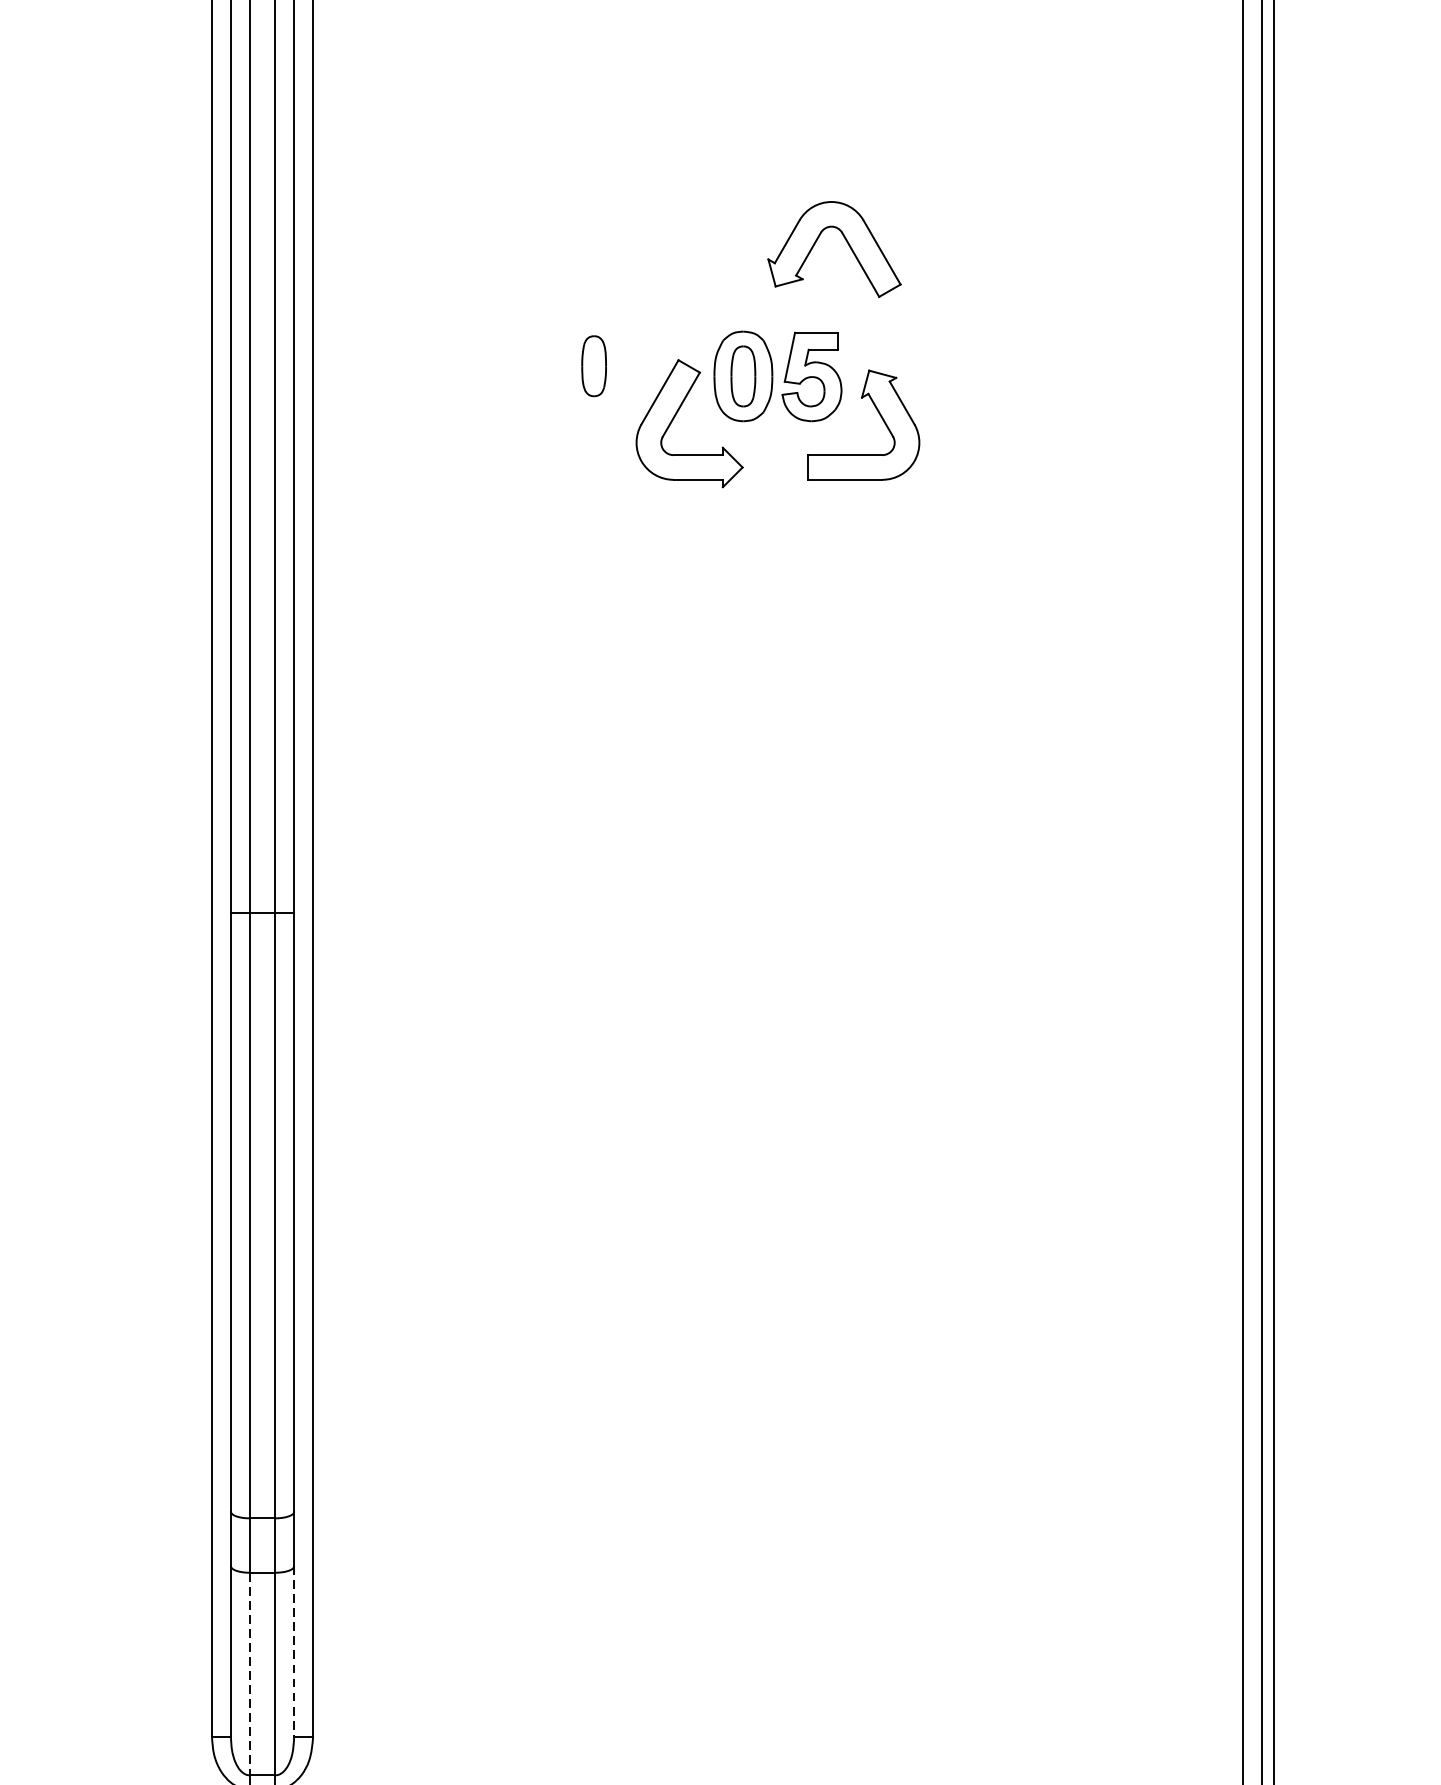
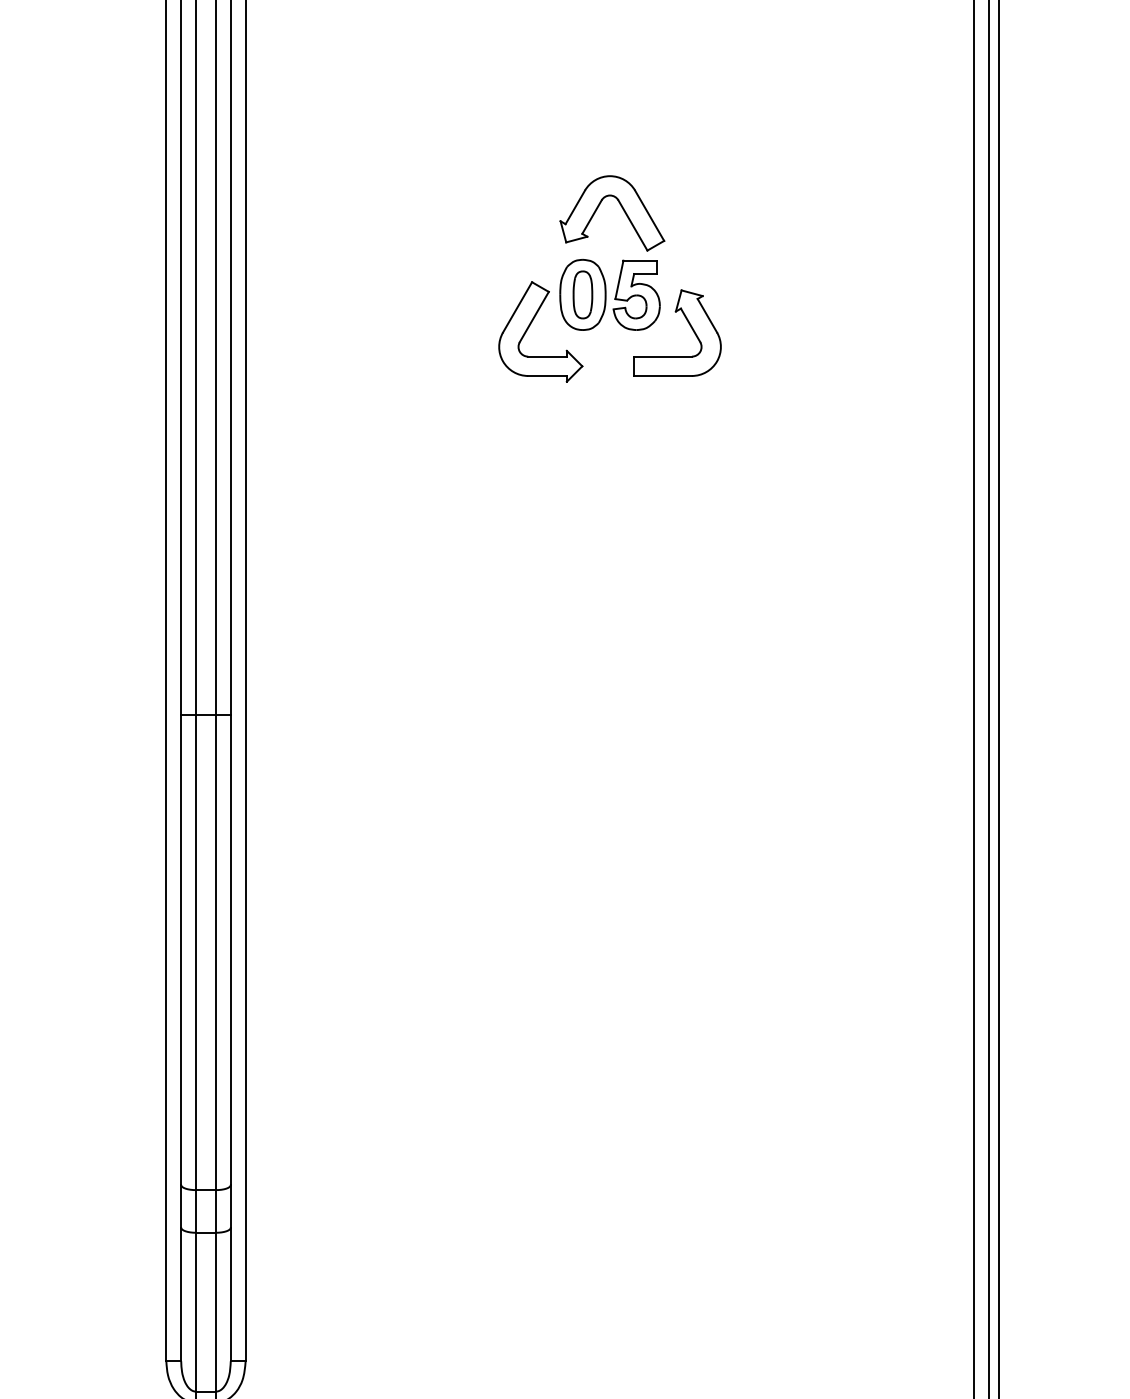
part: (844, 240) -> (620, 206), moved
part: (593, 365) -> (465, 286), removed
line: (293, 1651) -> (230, 1294), dashed -> solid
line: (250, 1674) -> (196, 1312), dashed -> solid

